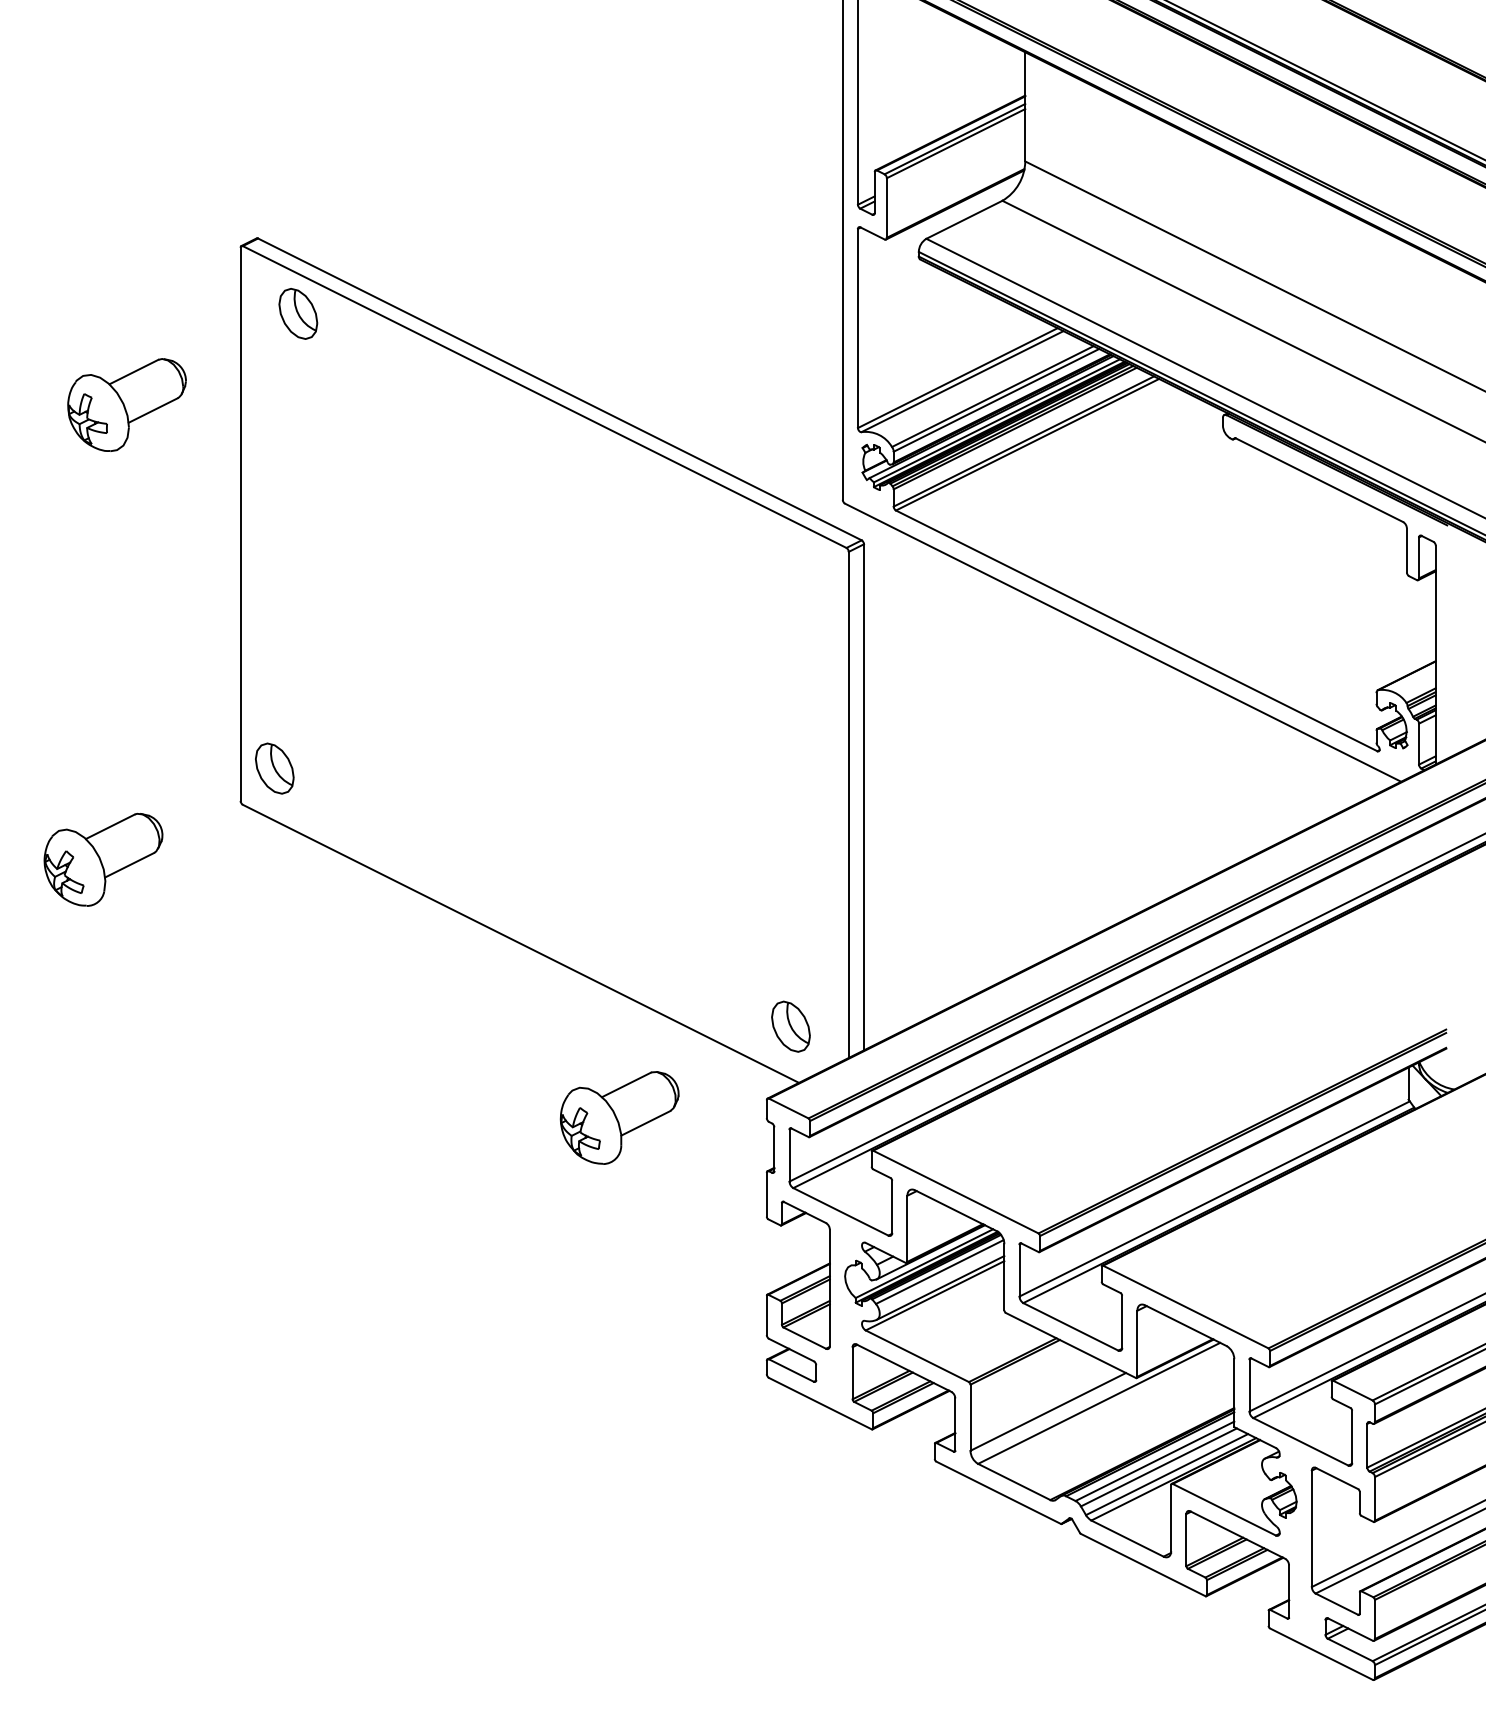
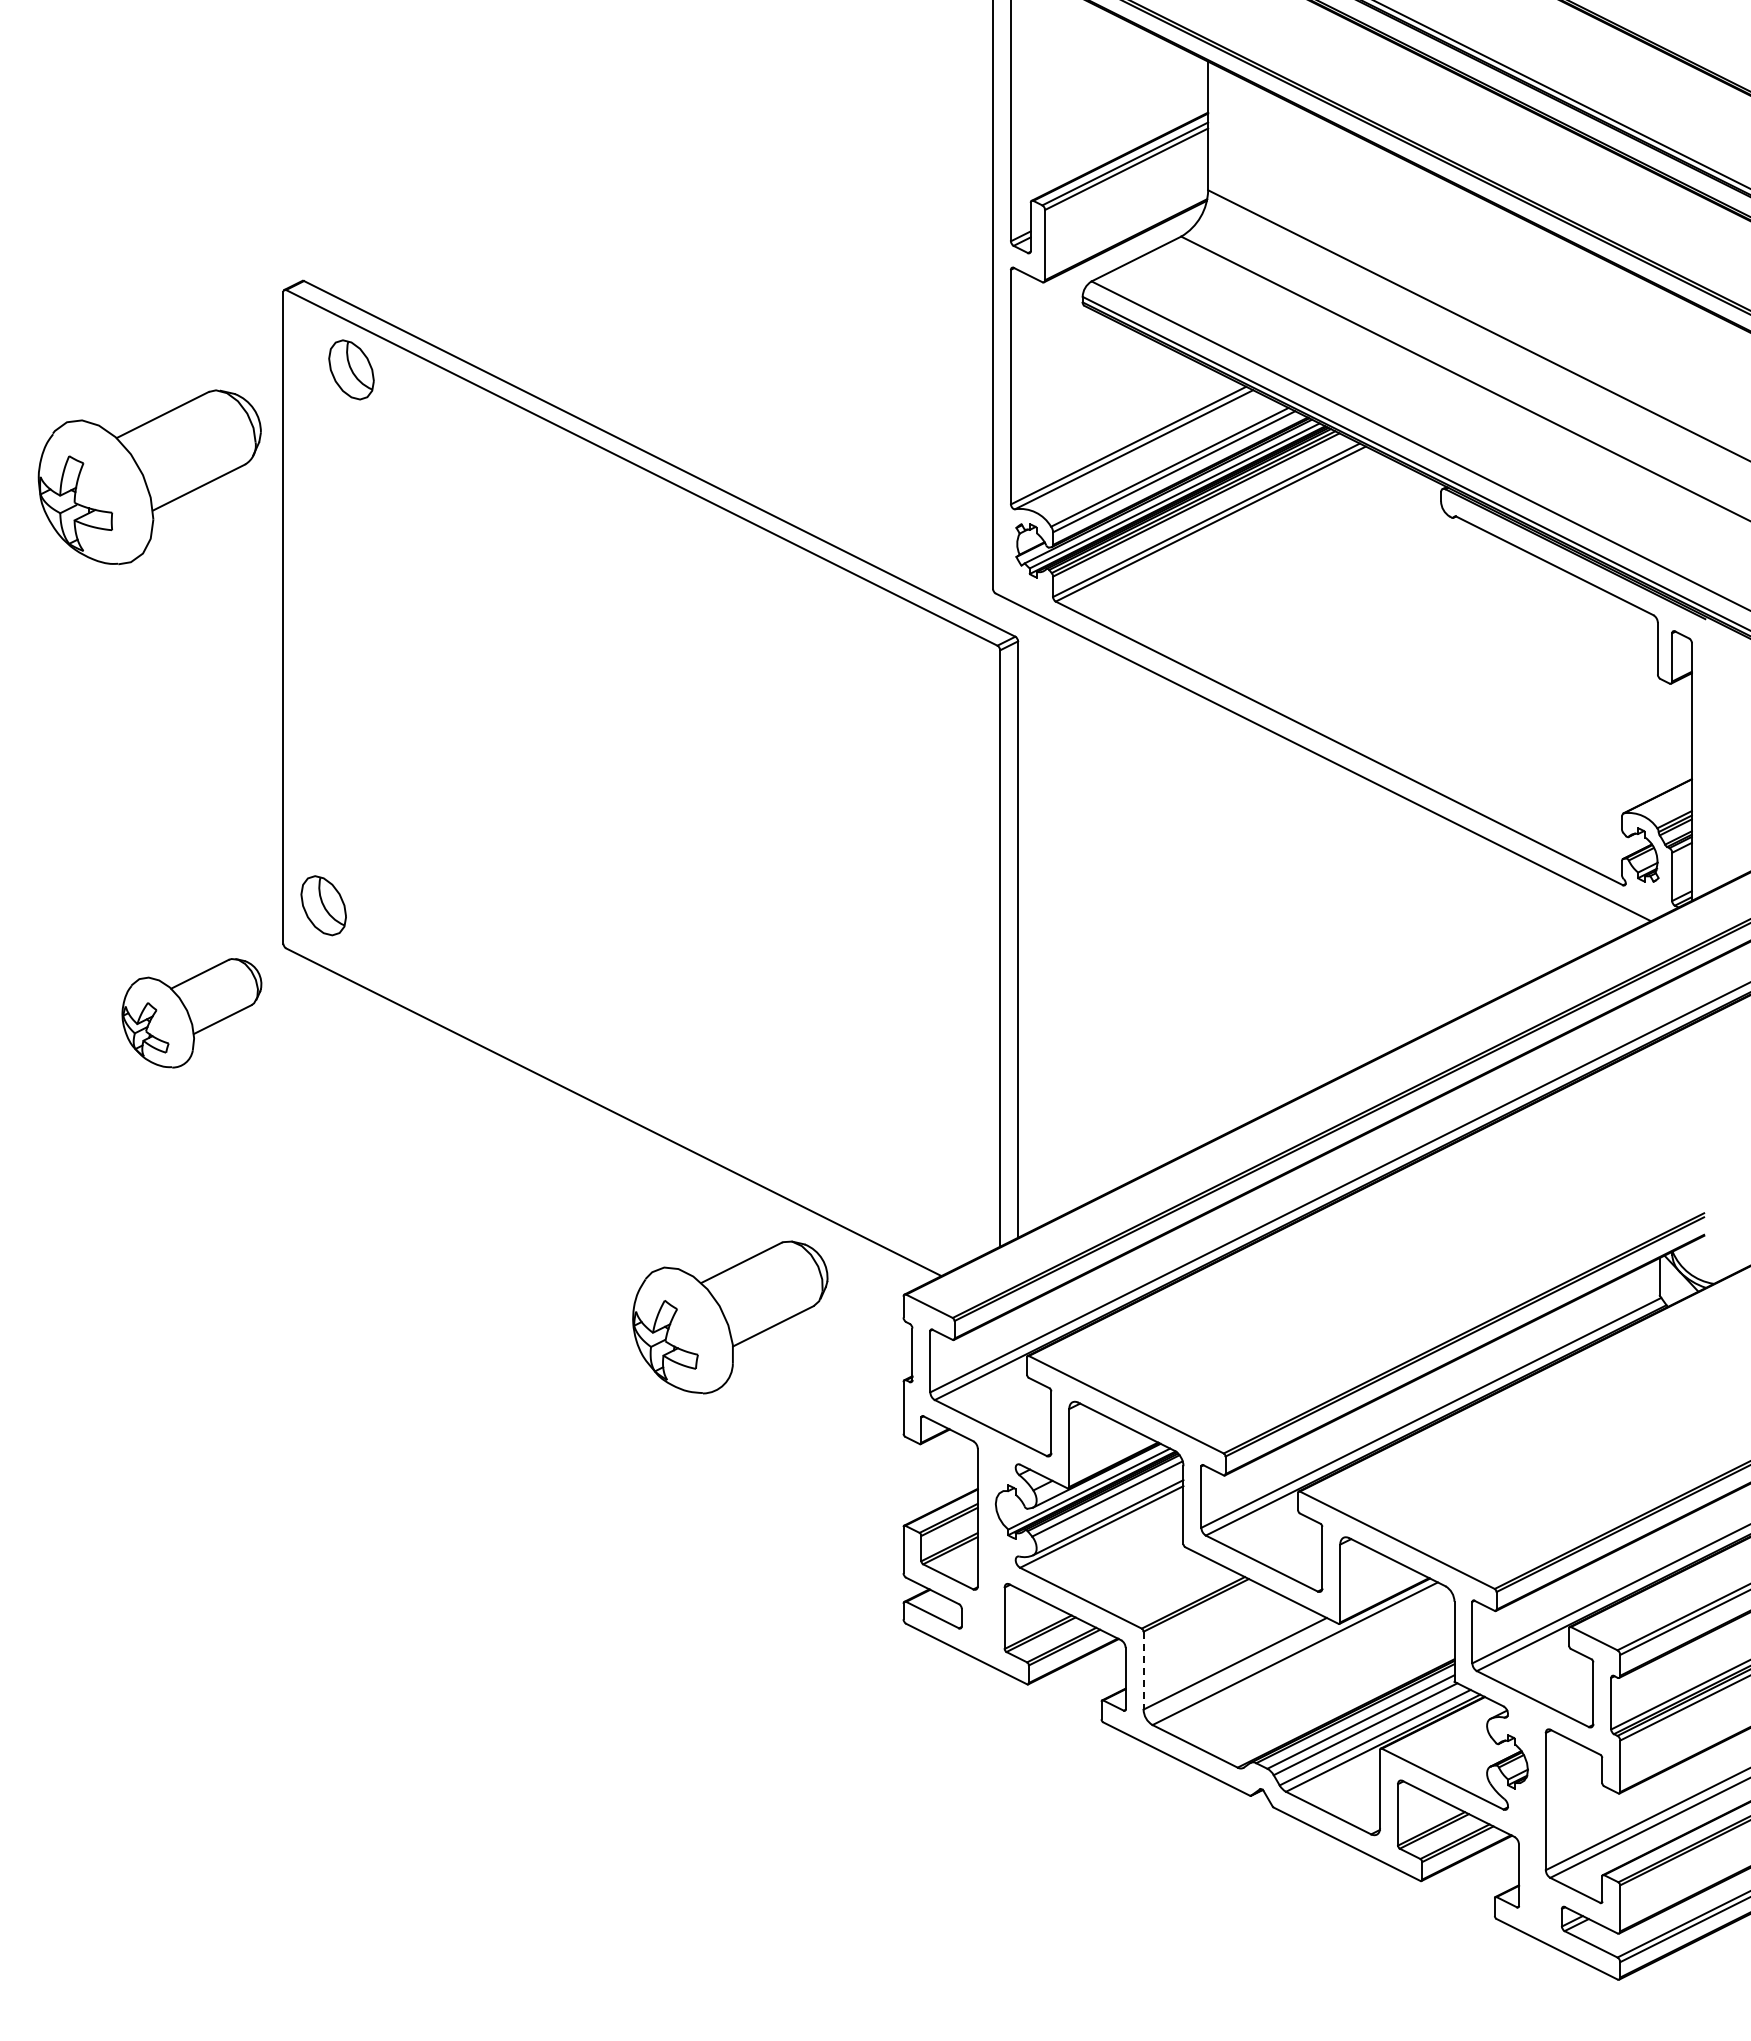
part: (126, 405) -> (149, 477), size x1.6
part: (103, 860) -> (191, 1013), moved
part: (790, 1026) -> (931, 1209), removed
part: (619, 1118) -> (729, 1317), size x1.4
line: (970, 1417) -> (1143, 1670), solid -> dashed

